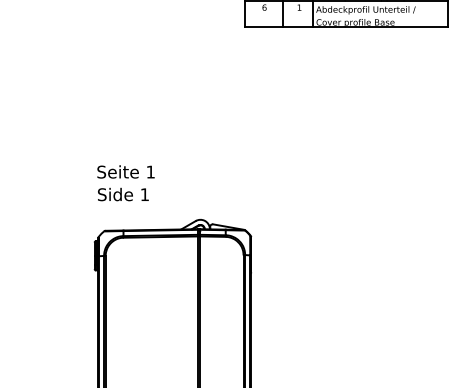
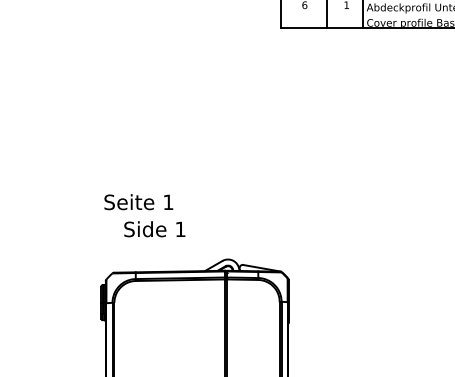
text: (123, 194) -> (154, 229), moved

